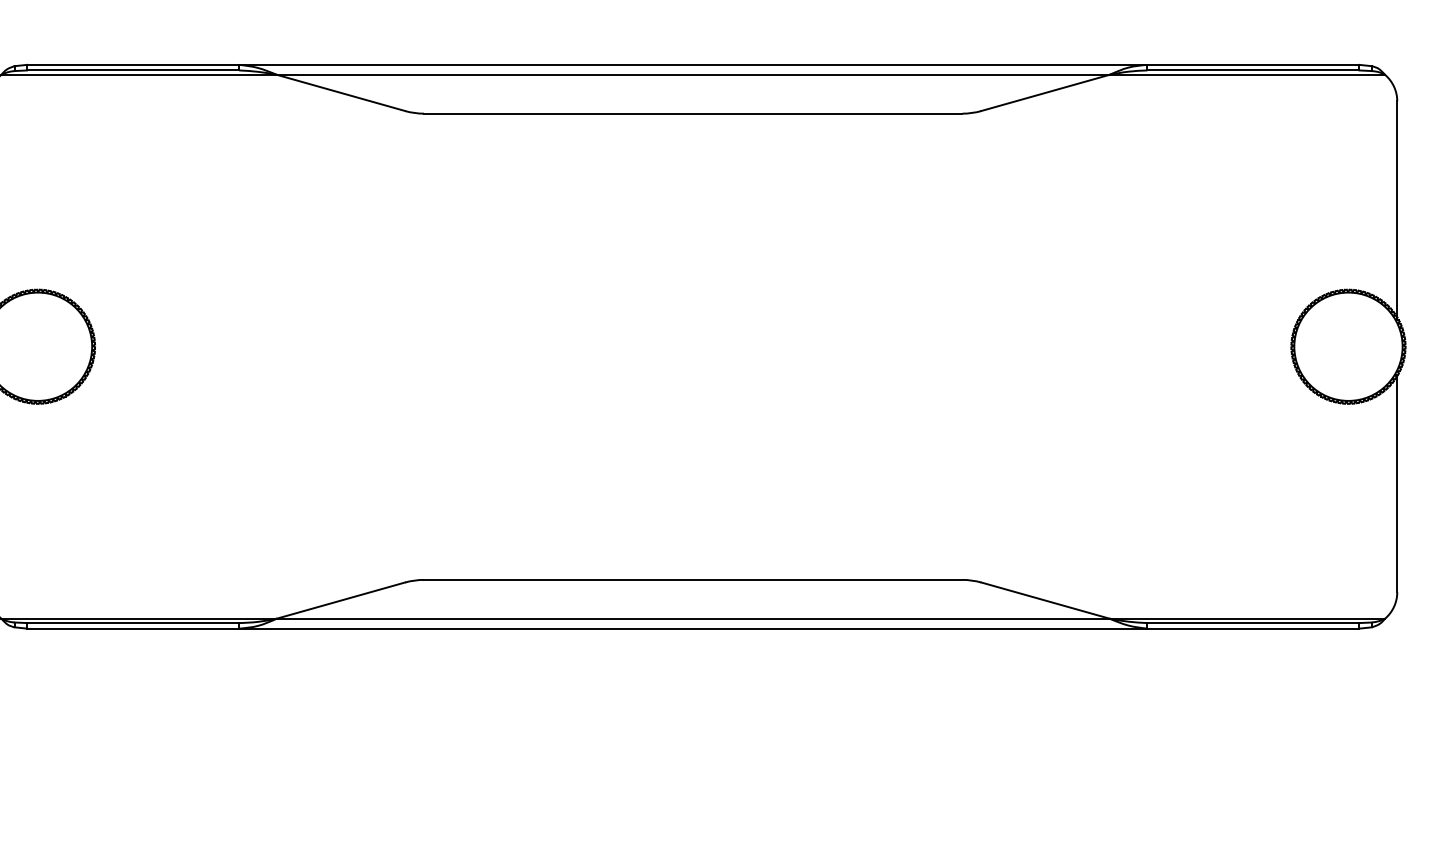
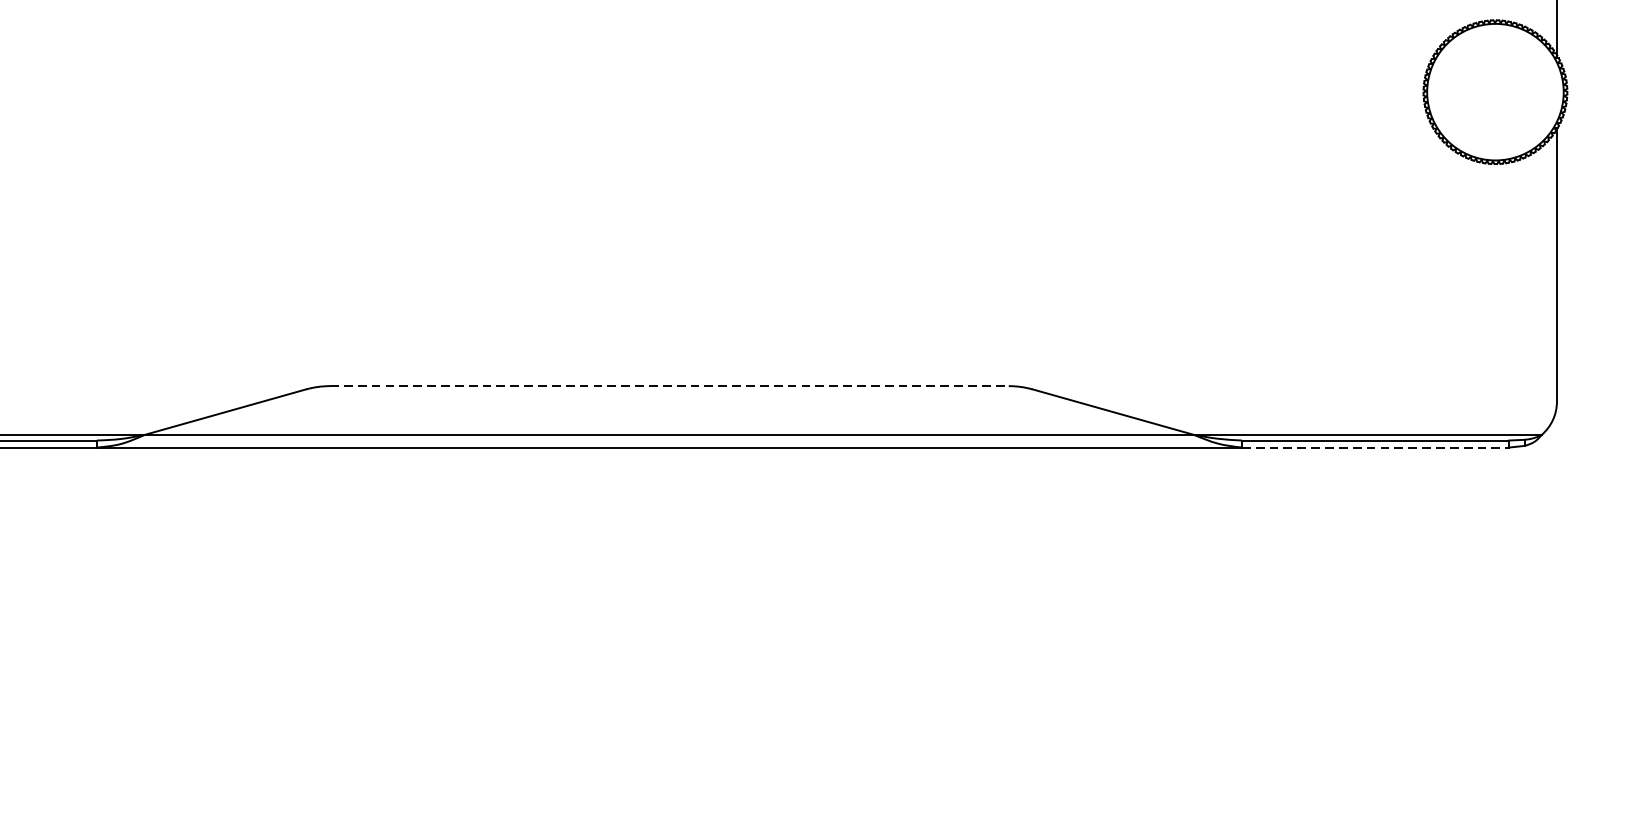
line: (693, 579) -> (669, 385), solid -> dashed
line: (1253, 628) -> (1375, 447), solid -> dashed

